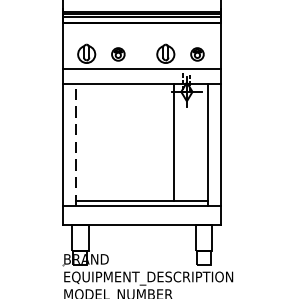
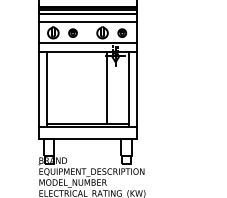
line: (141, 35) -> (87, 21), added
line: (75, 144) -> (46, 89), dashed -> solid

